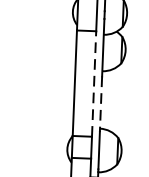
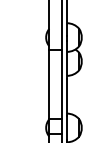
line: (93, 84) -> (61, 84), dashed -> solid
line: (101, 105) -> (67, 98), dashed -> solid

